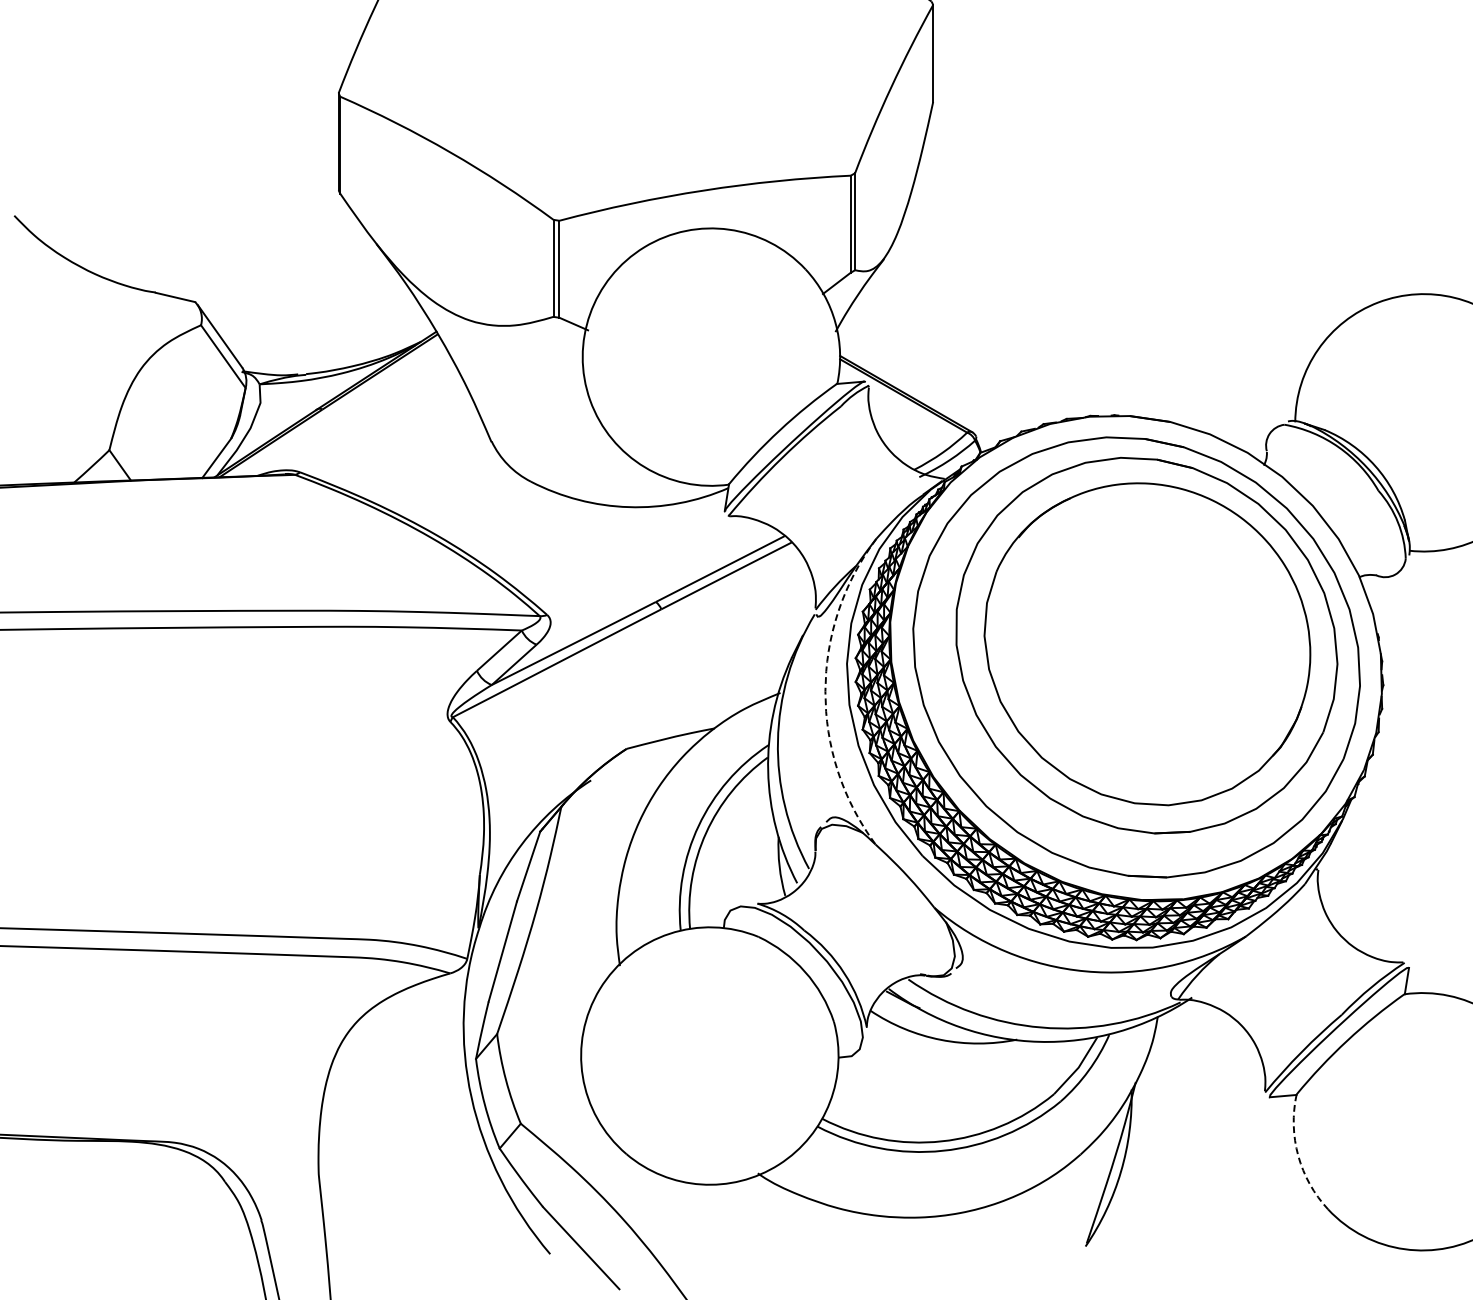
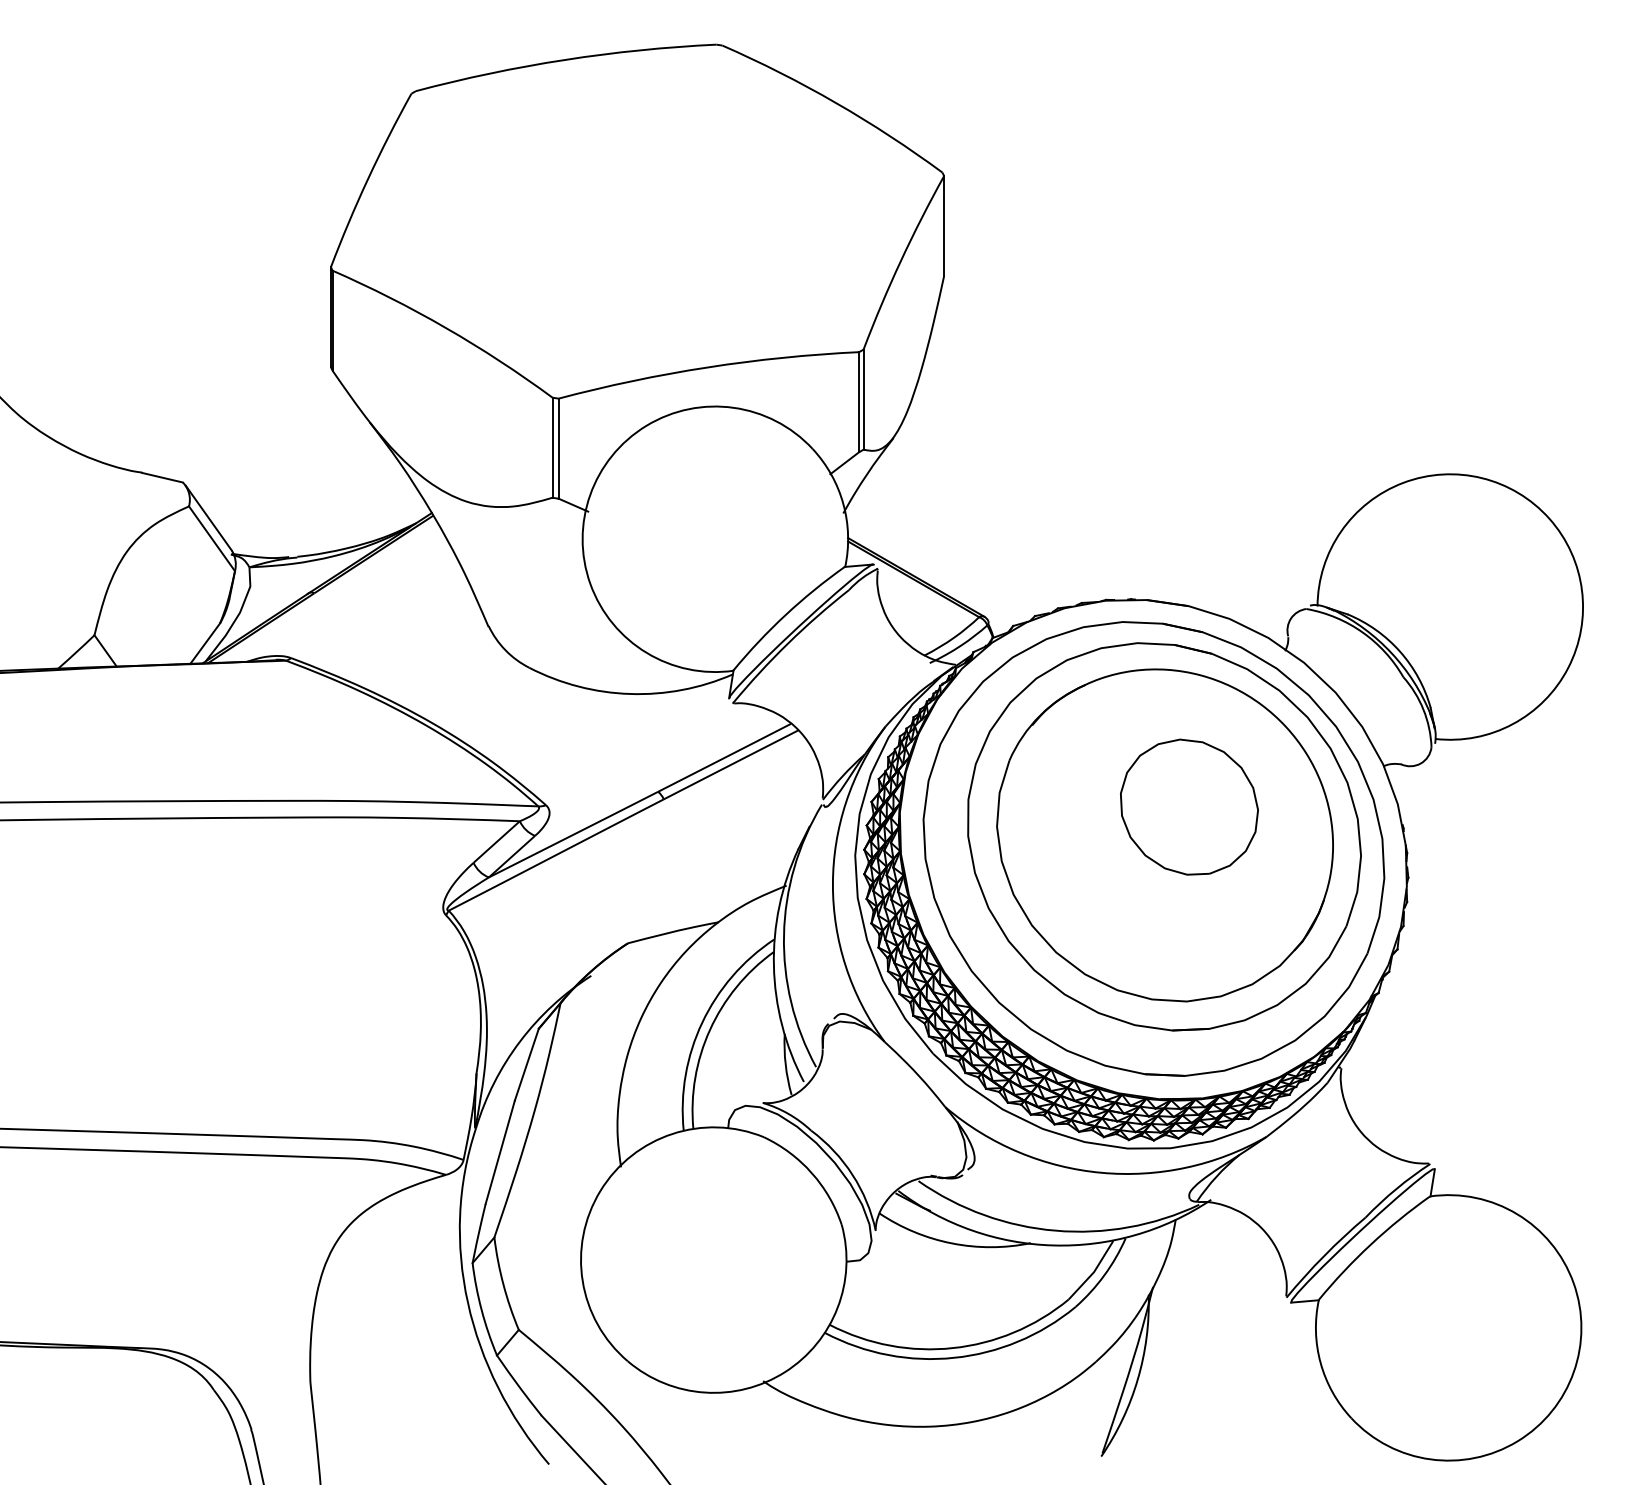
part: (1171, 616) -> (1189, 806), added
arc: (824, 691) -> (832, 884), dashed -> solid
arc: (1298, 1156) -> (1320, 1363), dashed -> solid

